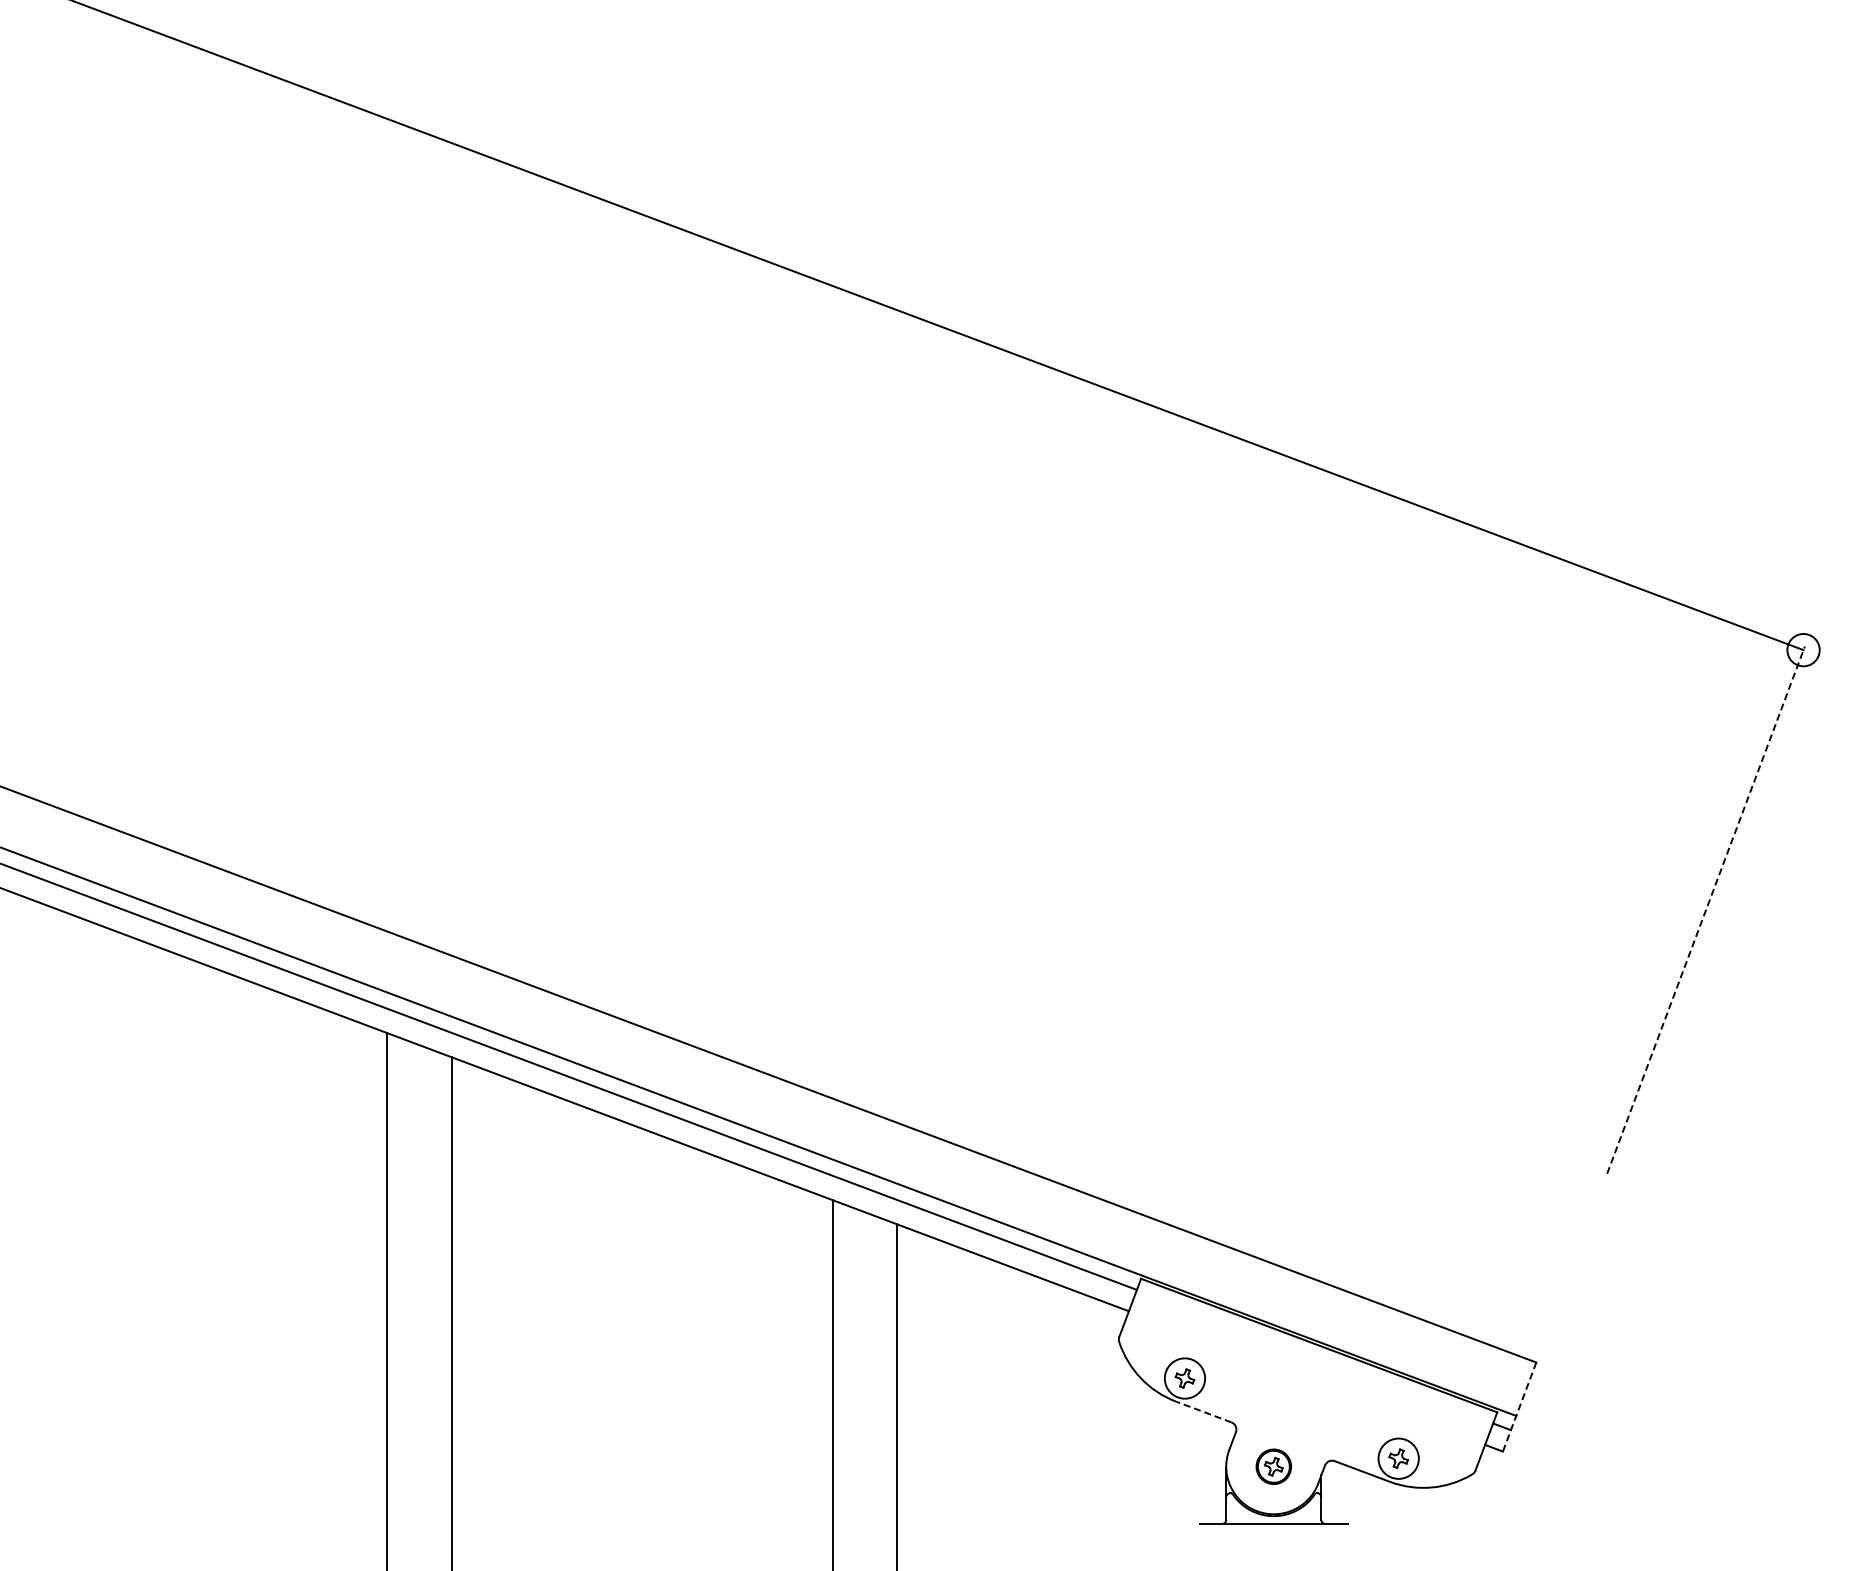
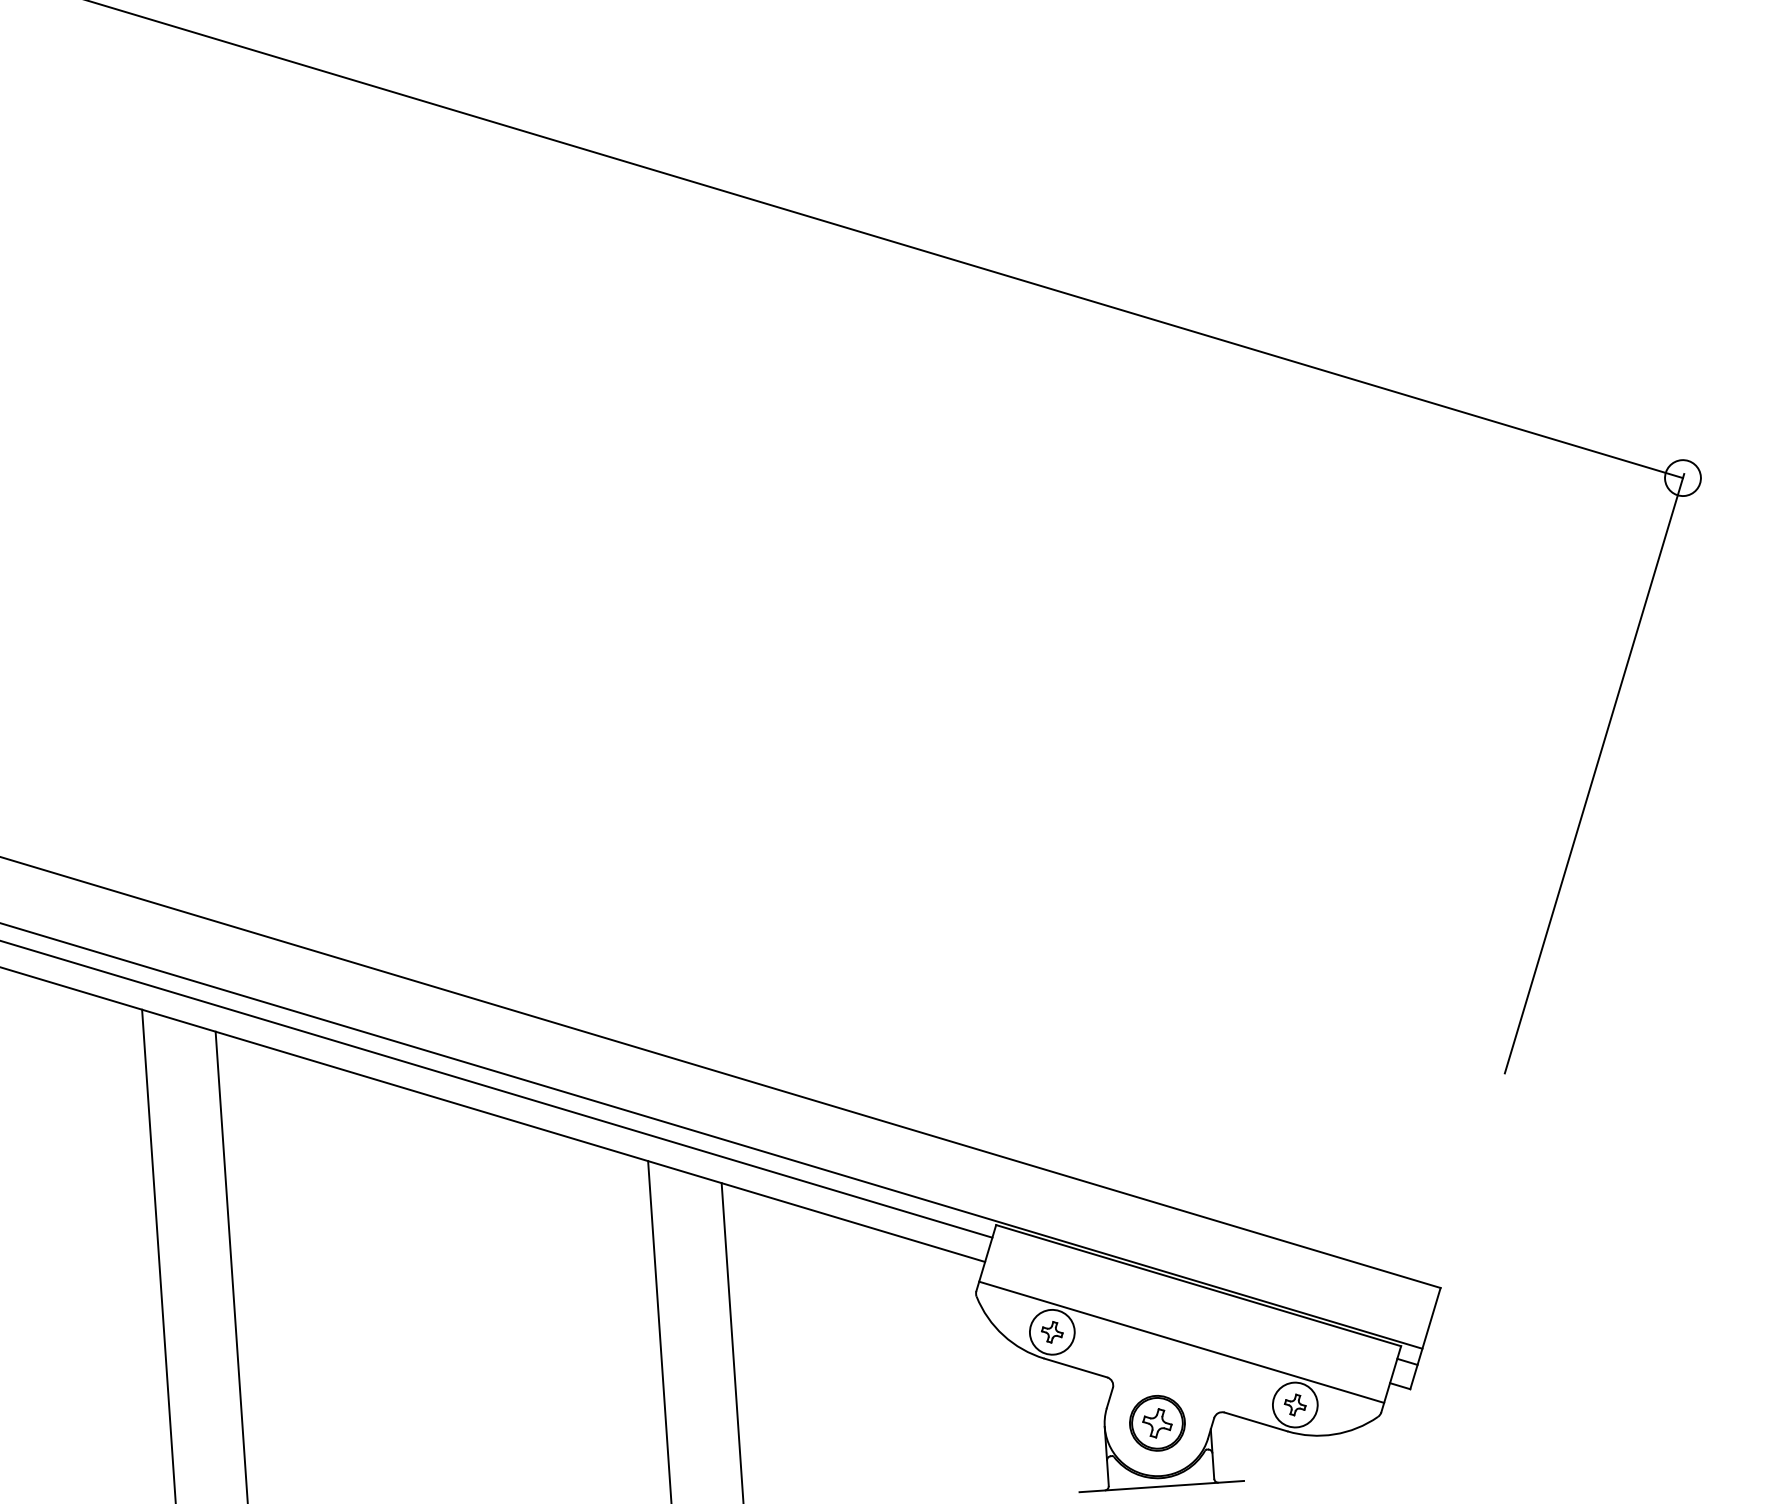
line: (1706, 910) -> (1595, 774), dashed -> solid
line: (1300, 1395) -> (1181, 1342), added
line: (1519, 1407) -> (1425, 1339), dashed -> solid
line: (1203, 1411) -> (1075, 1367), dashed -> solid
part: (1273, 1466) -> (1157, 1423), size x1.43

